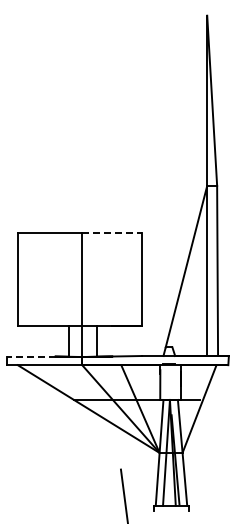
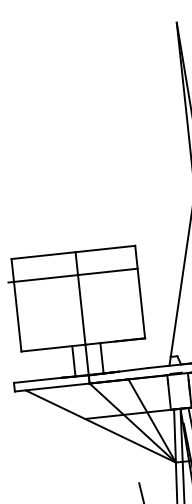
line: (112, 233) -> (105, 249), dashed -> solid
line: (77, 256) -> (73, 275), added
line: (30, 356) -> (37, 380), dashed -> solid

